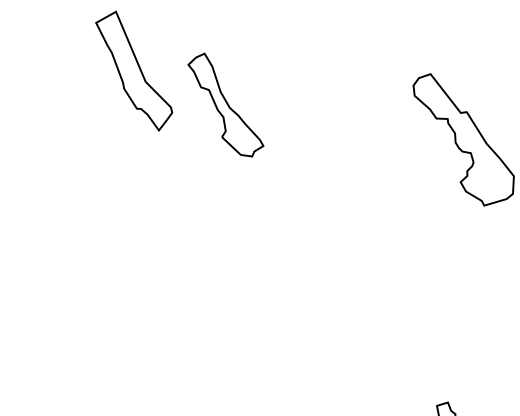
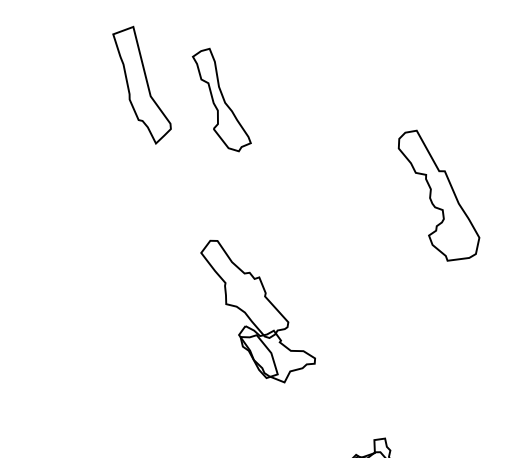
part: (225, 104) -> (221, 99), moved
part: (293, 290) -> (257, 311), added

